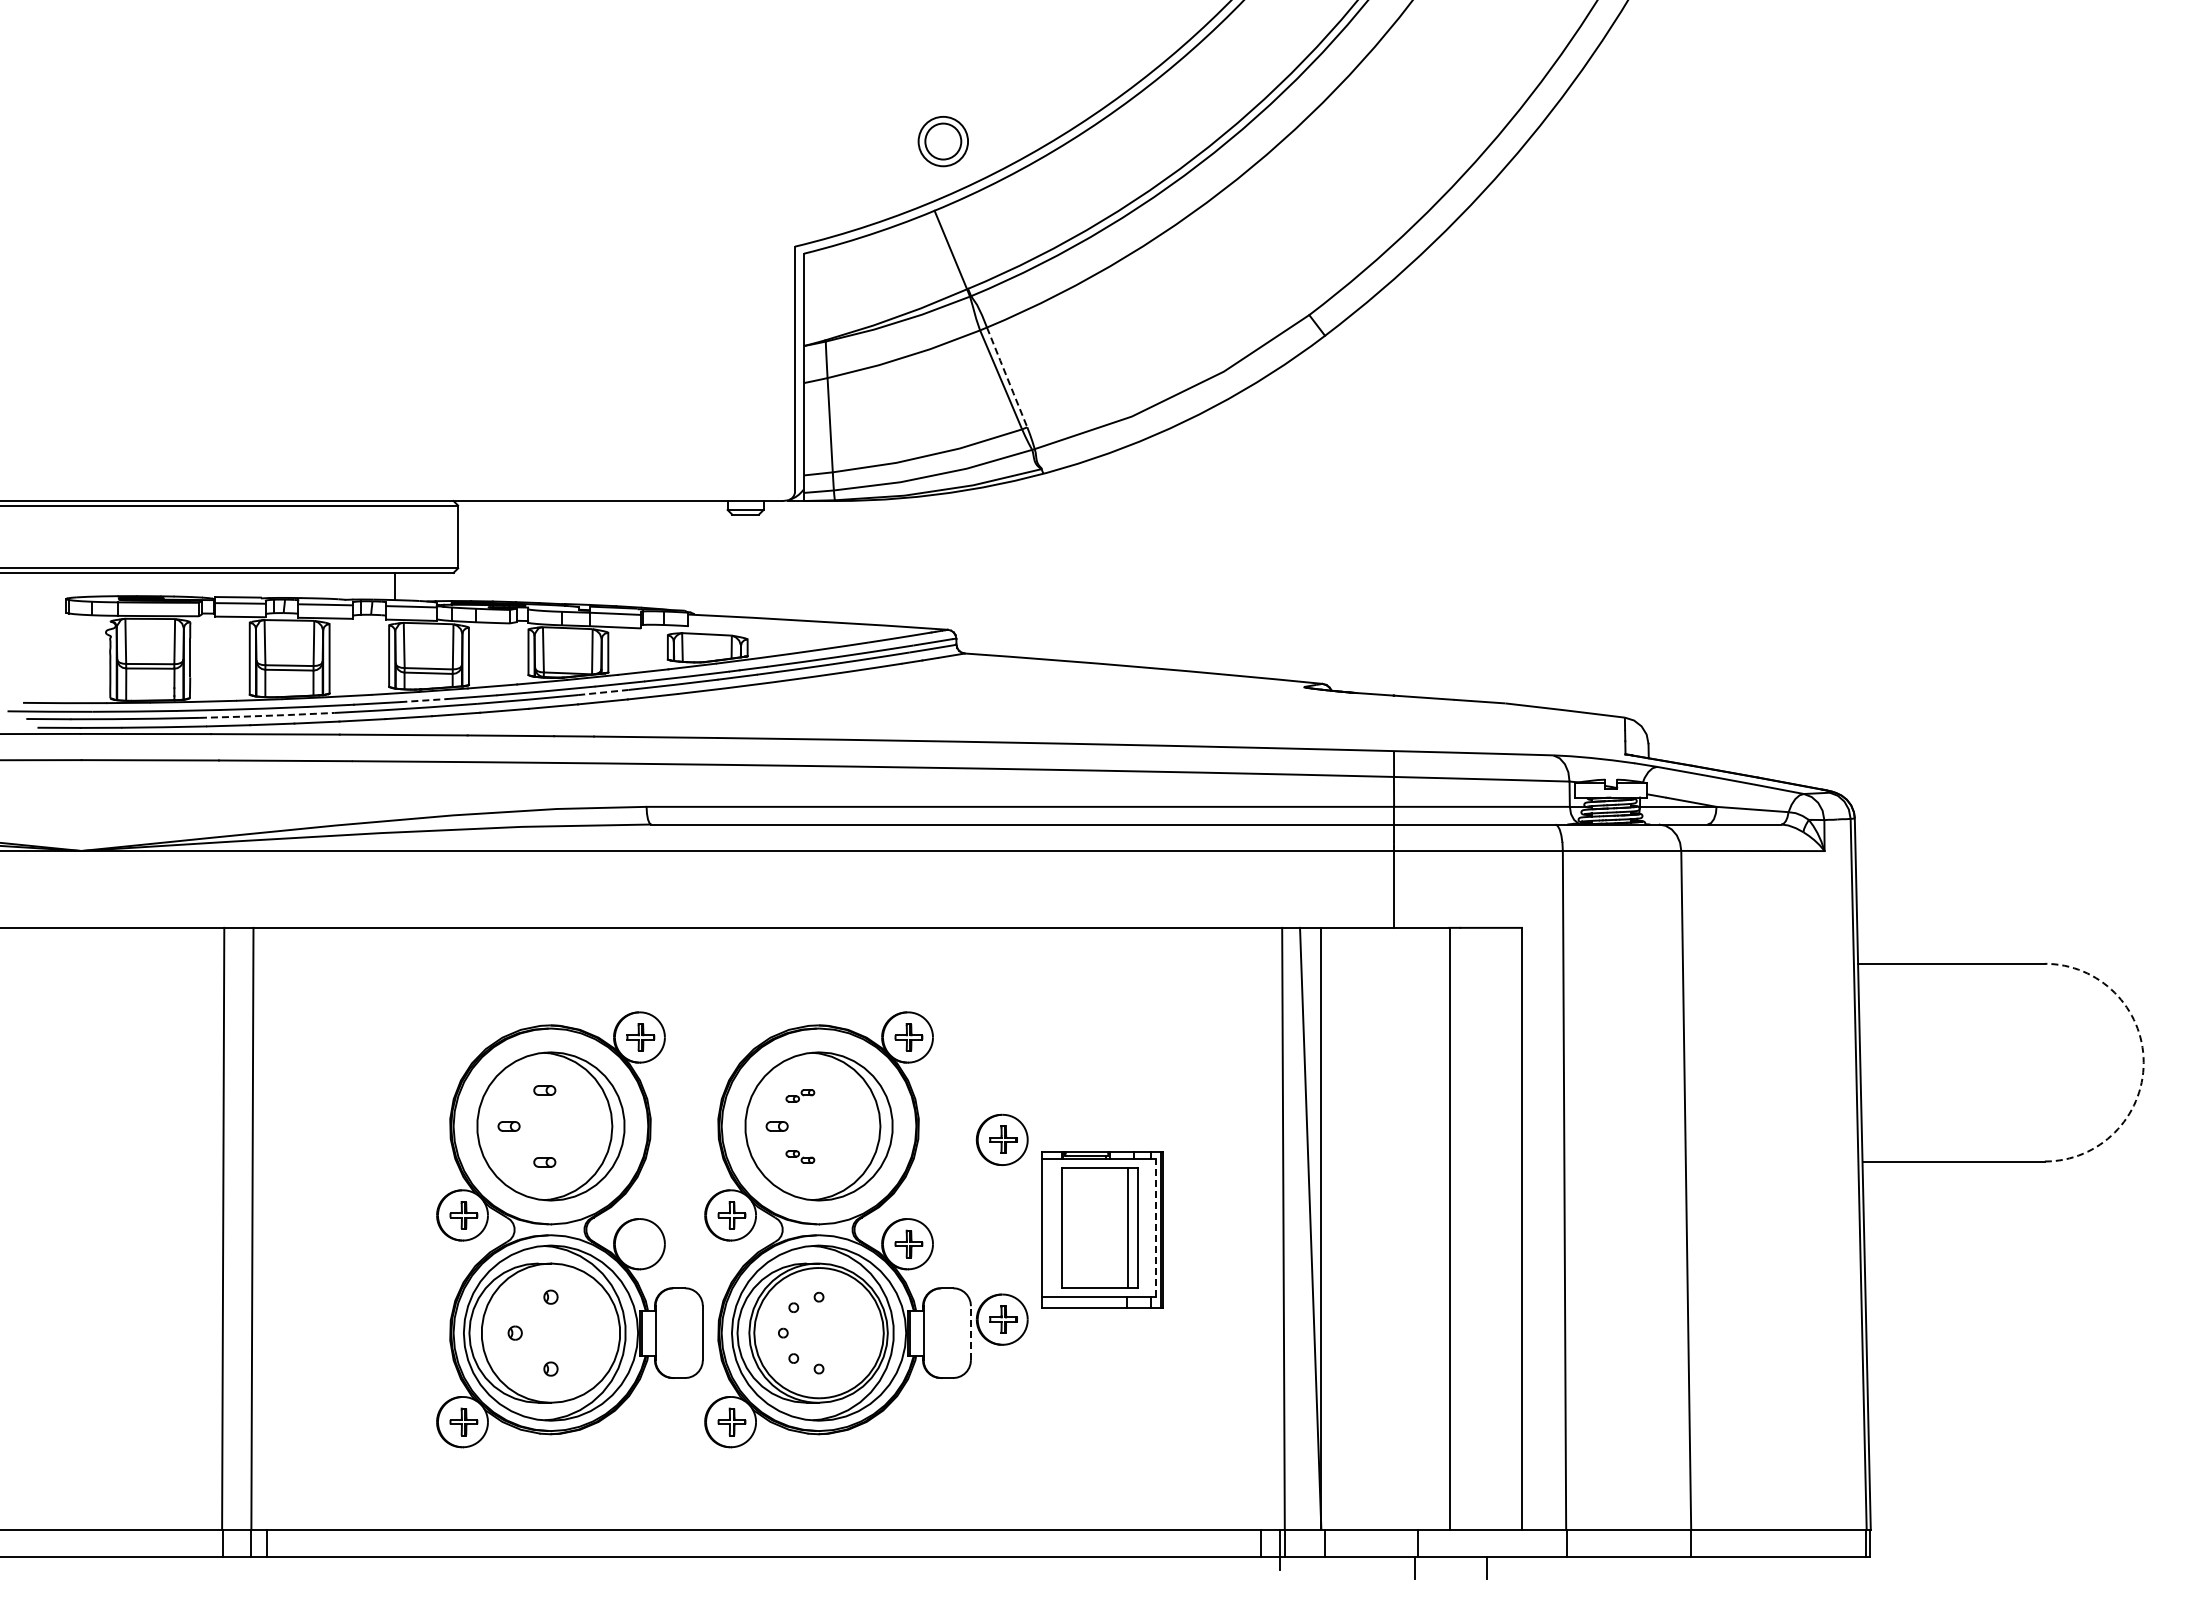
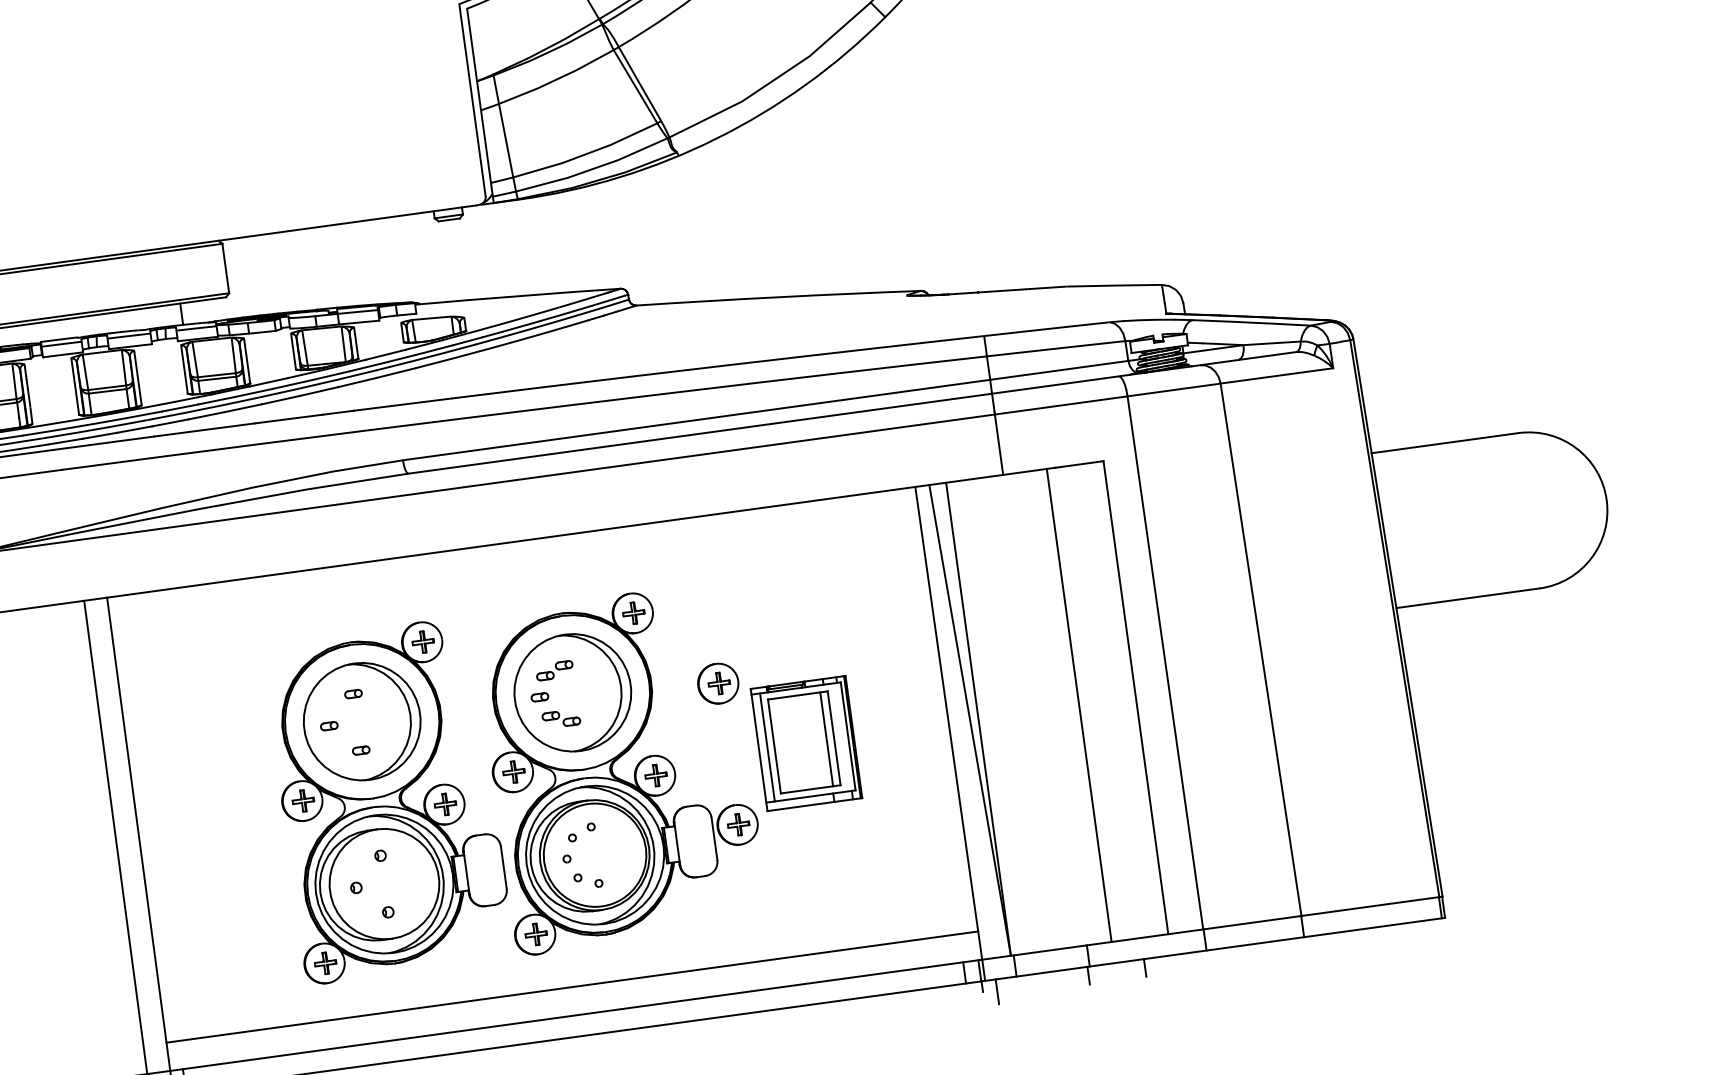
line: (1007, 378) -> (640, 84), dashed -> solid
line: (603, 692) -> (356, 375), dashed -> solid
line: (424, 700) -> (217, 400), dashed -> solid
line: (266, 715) -> (94, 429), dashed -> solid
arc: (2143, 1062) -> (1606, 500), dashed -> solid
part: (800, 1095) -> (554, 670), size x1.67
part: (800, 1156) -> (561, 718), size x1.67
line: (1052, 1227) -> (767, 747), added
line: (1155, 1228) -> (848, 736), dashed -> solid
part: (640, 1243) -> (445, 804), added
line: (971, 1333) -> (714, 839), dashed -> solid
line: (767, 1494) -> (571, 987), added
line: (1298, 1572) -> (997, 991), added

